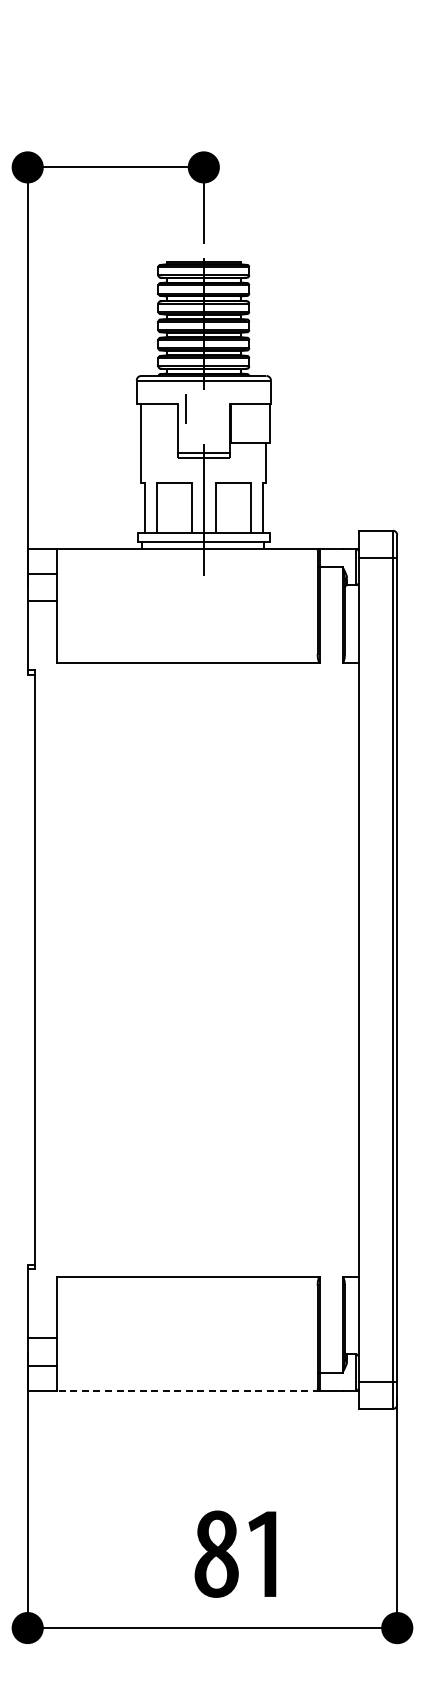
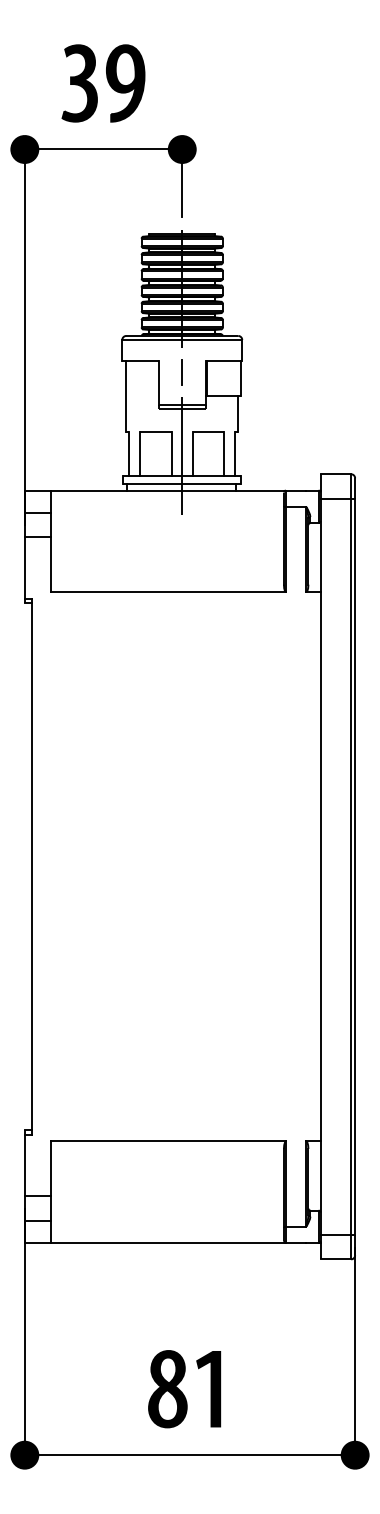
part: (115, 93) -> (103, 83), added
line: (185, 408) -> (181, 372), moved
line: (188, 1390) -> (168, 1242), dashed -> solid
part: (235, 1553) -> (184, 1388), moved

